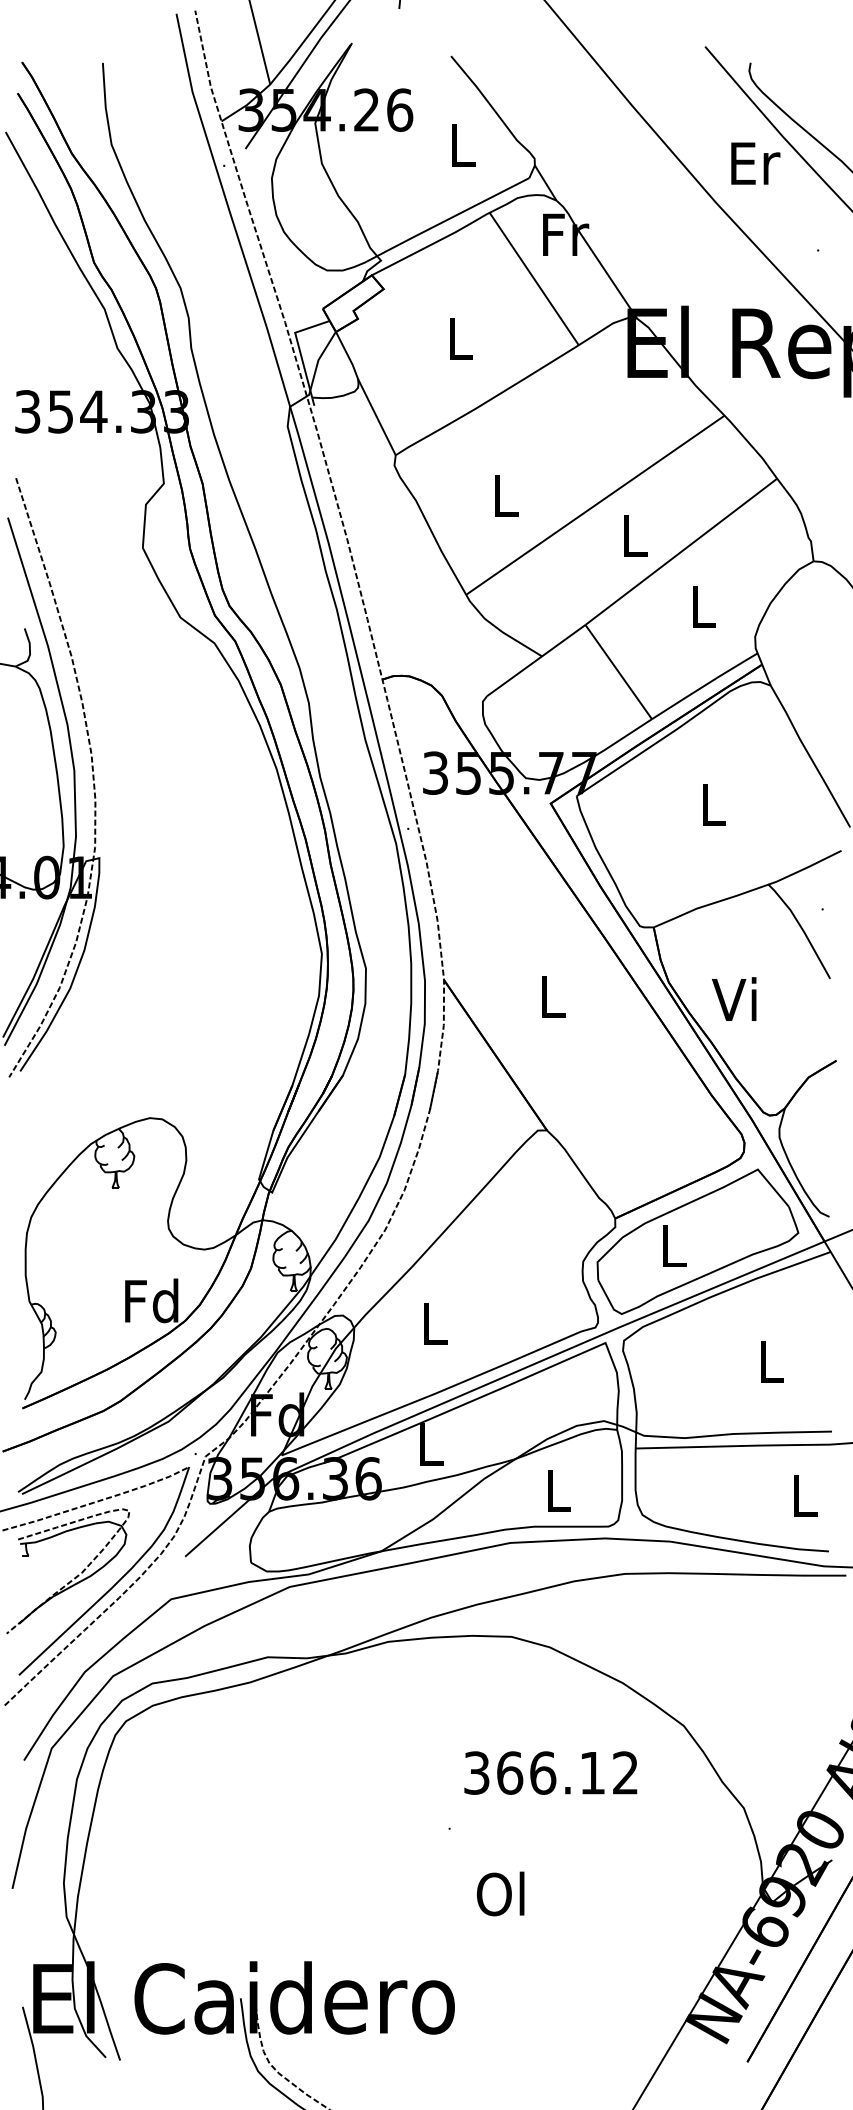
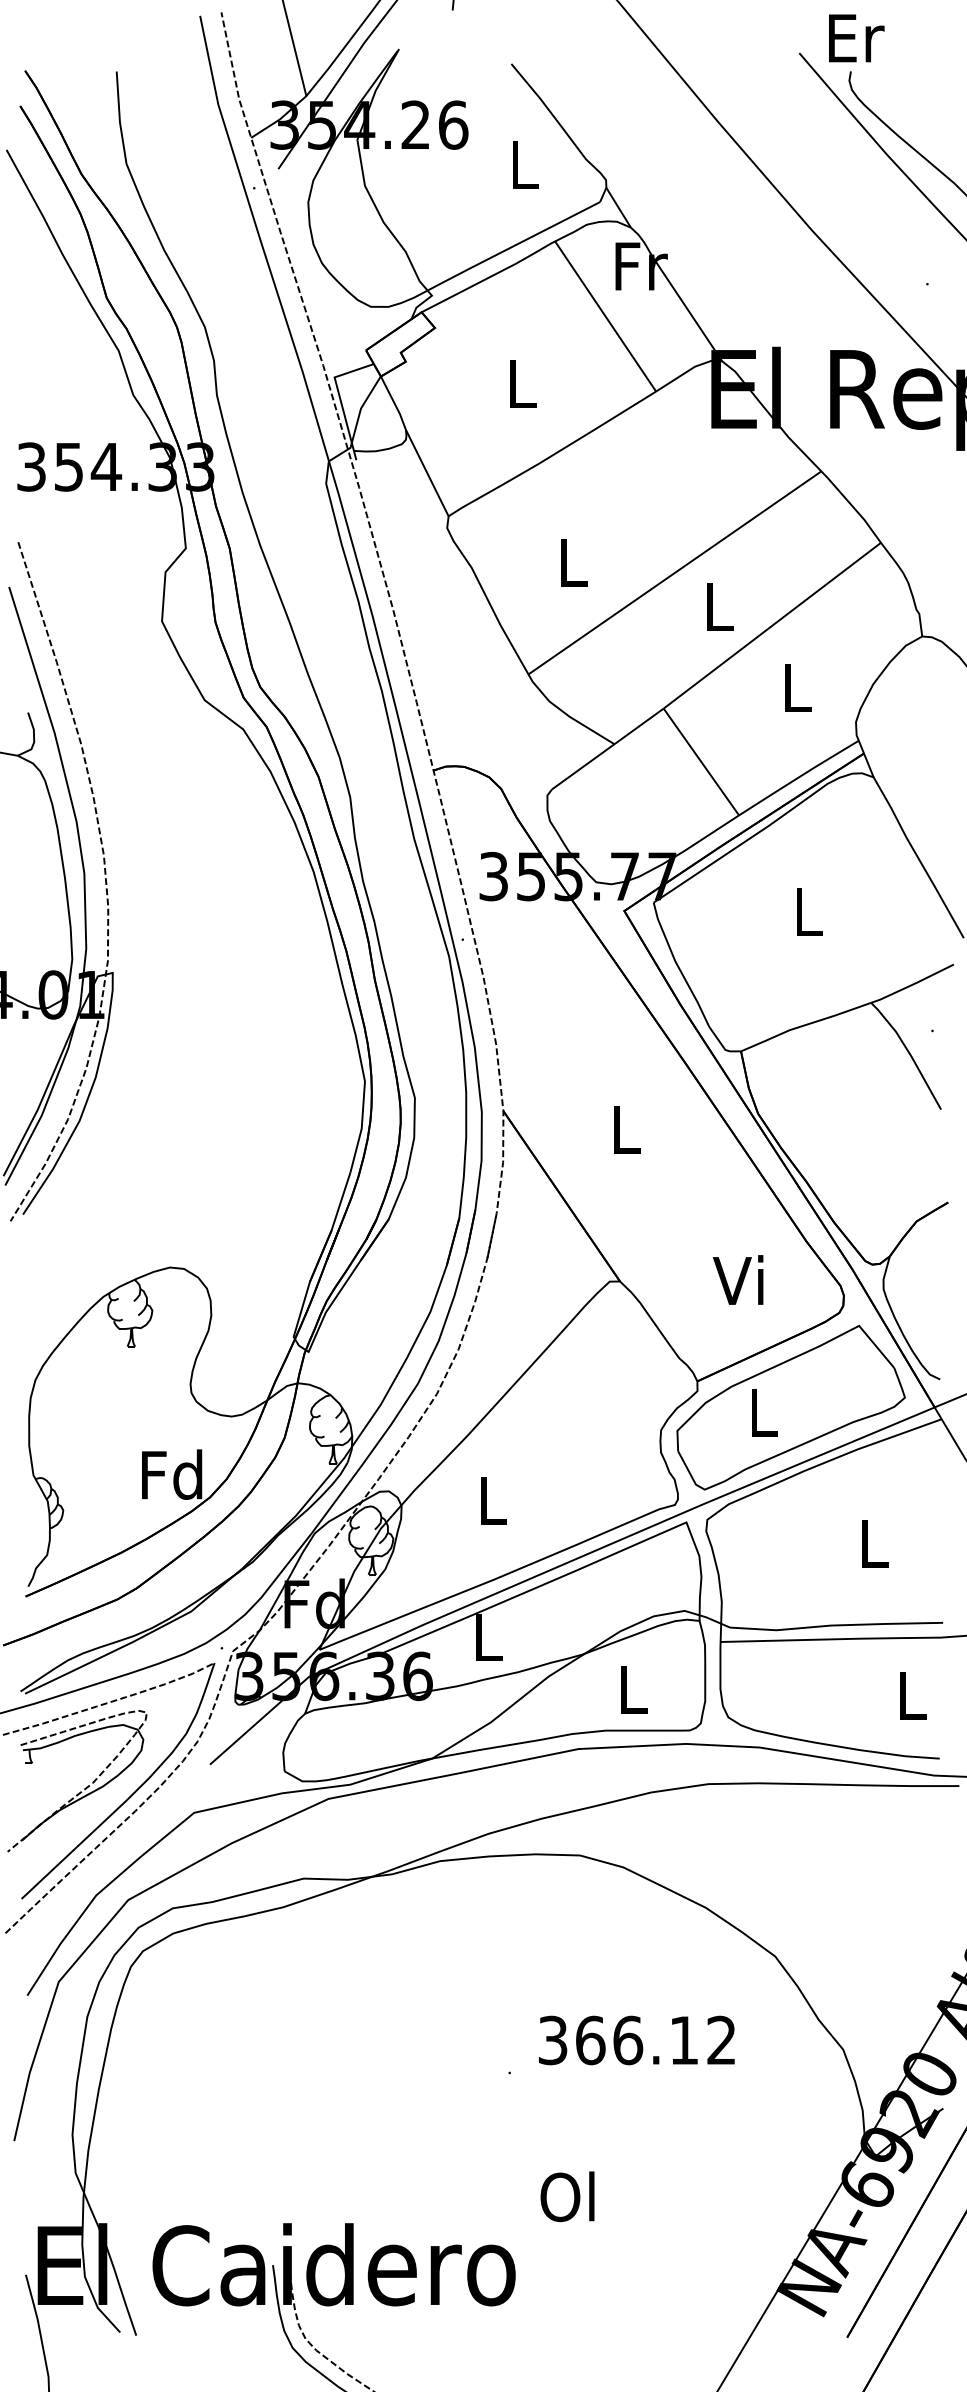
text: (755, 163) -> (856, 38), moved
text: (734, 998) -> (738, 1279), moved
text: (550, 1772) -> (636, 2039), moved
text: (500, 1893) -> (567, 2196), moved

